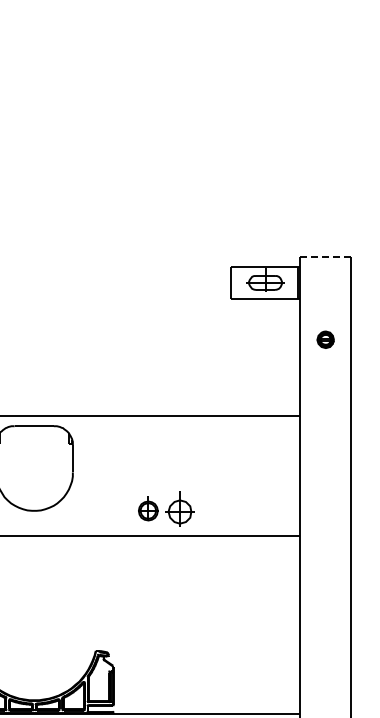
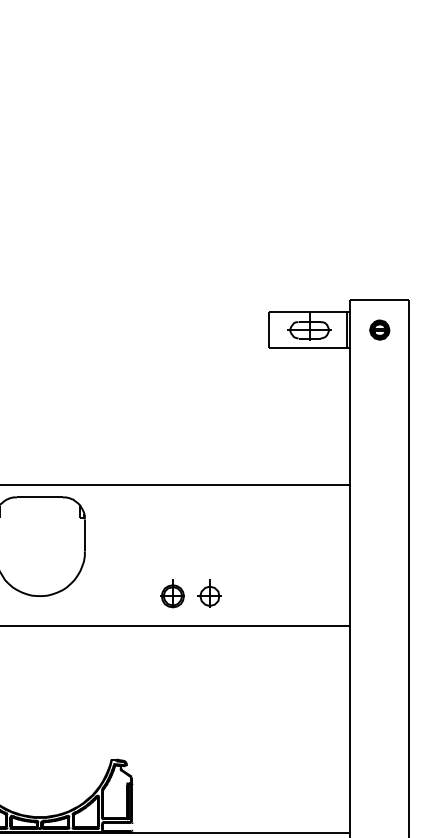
line: (326, 257) -> (380, 300), dashed -> solid
part: (325, 339) -> (379, 329), moved
part: (179, 508) -> (209, 593), size x0.71

